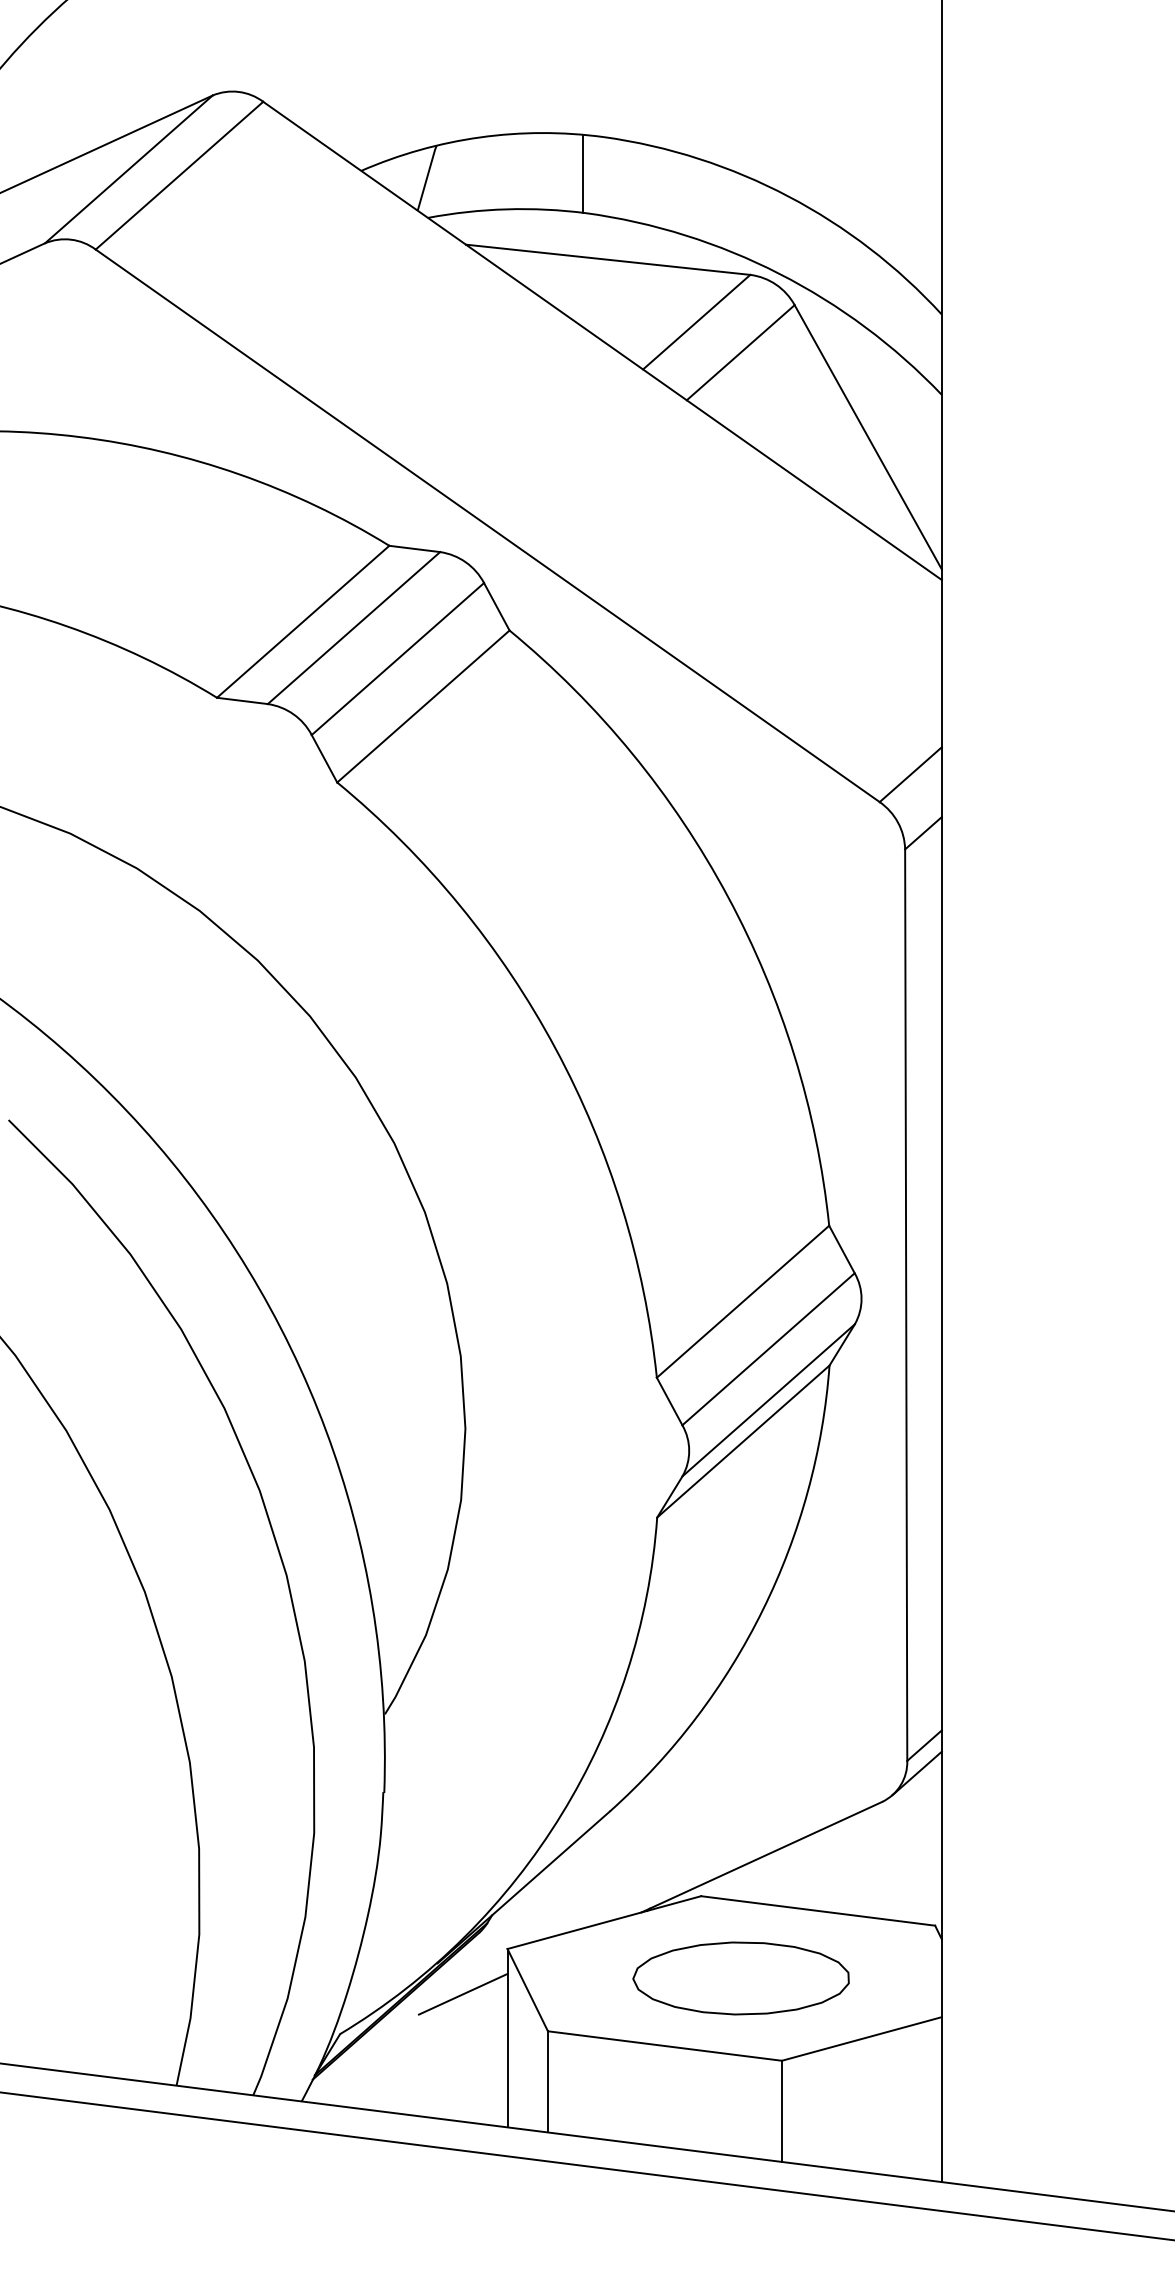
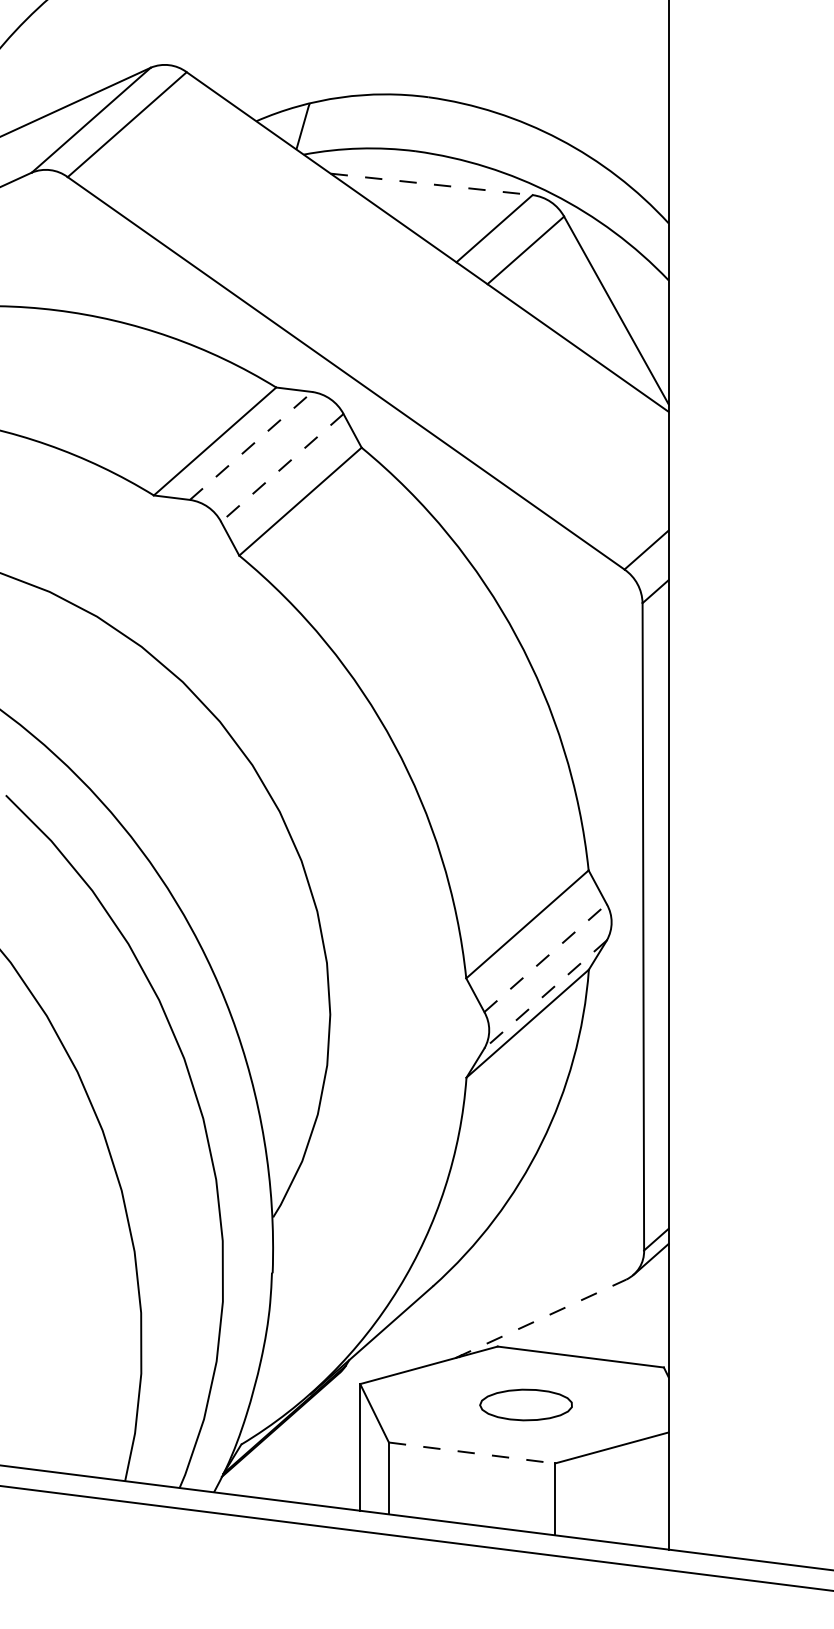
line: (583, 173) -> (414, 123), removed
line: (608, 259) -> (431, 184), solid -> dashed
line: (353, 628) -> (250, 446), solid -> dashed
line: (397, 659) -> (282, 468), solid -> dashed
line: (768, 1349) -> (545, 958), solid -> dashed
line: (768, 1400) -> (545, 994), solid -> dashed
line: (762, 1857) -> (541, 1319), solid -> dashed
part: (740, 1978) -> (525, 1405), size x0.6
line: (462, 1993) -> (328, 1415), removed
line: (664, 2046) -> (471, 1453), solid -> dashed

